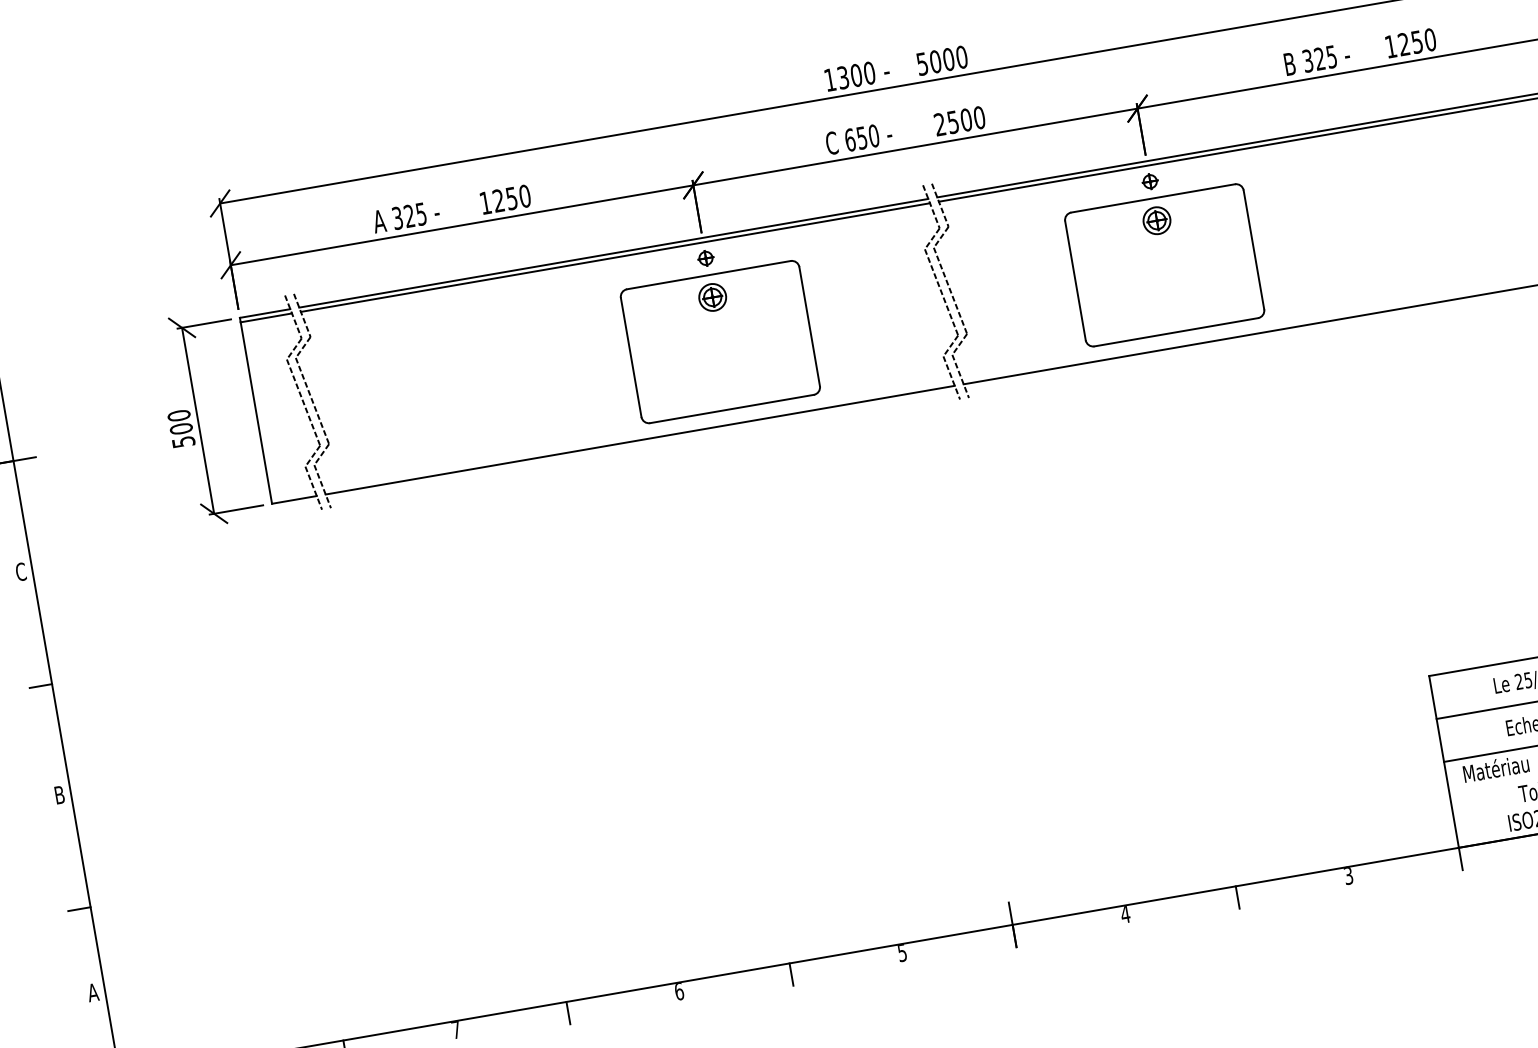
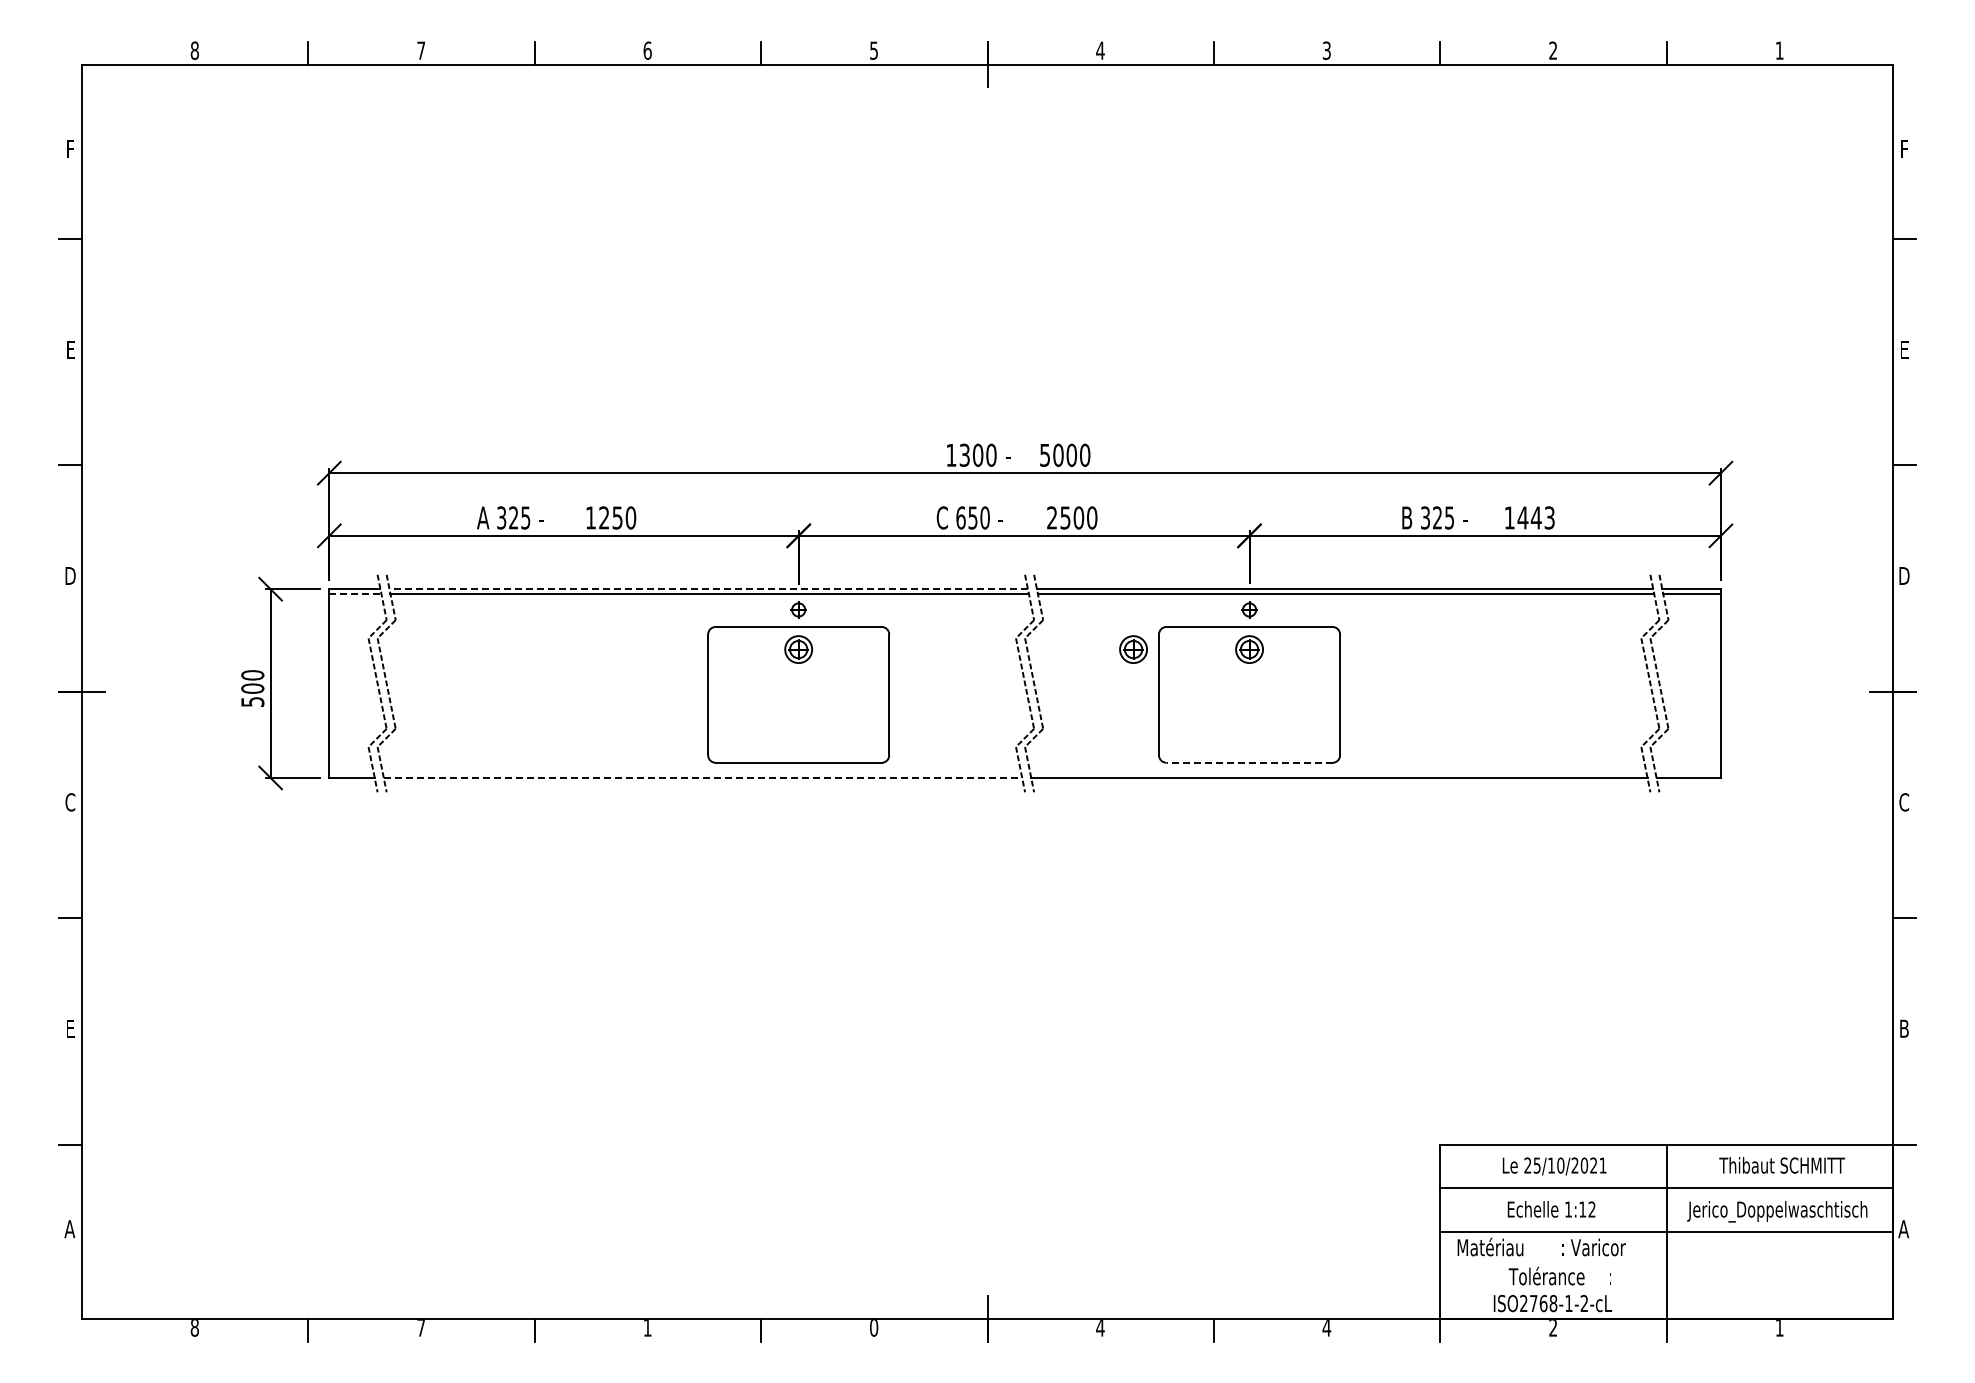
text: (1416, 41) -> (1535, 517), 1250 -> 1443
part: (1042, 240) -> (1133, 649), added
line: (613, 253) -> (708, 589), solid -> dashed
line: (266, 317) -> (355, 593), solid -> dashed
line: (1176, 331) -> (1249, 762), solid -> dashed
line: (640, 439) -> (703, 777), solid -> dashed
text: (59, 794) -> (70, 1028), B -> E
text: (1348, 876) -> (1326, 1328), 3 -> 4
text: (902, 953) -> (874, 1328), 5 -> 0
text: (679, 992) -> (647, 1328), 6 -> 1

